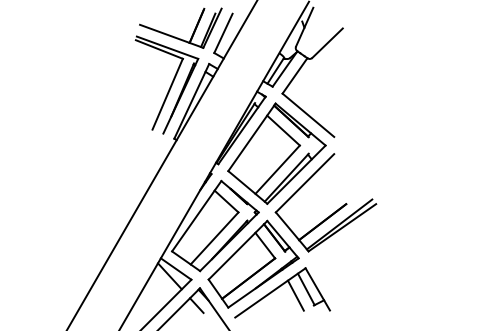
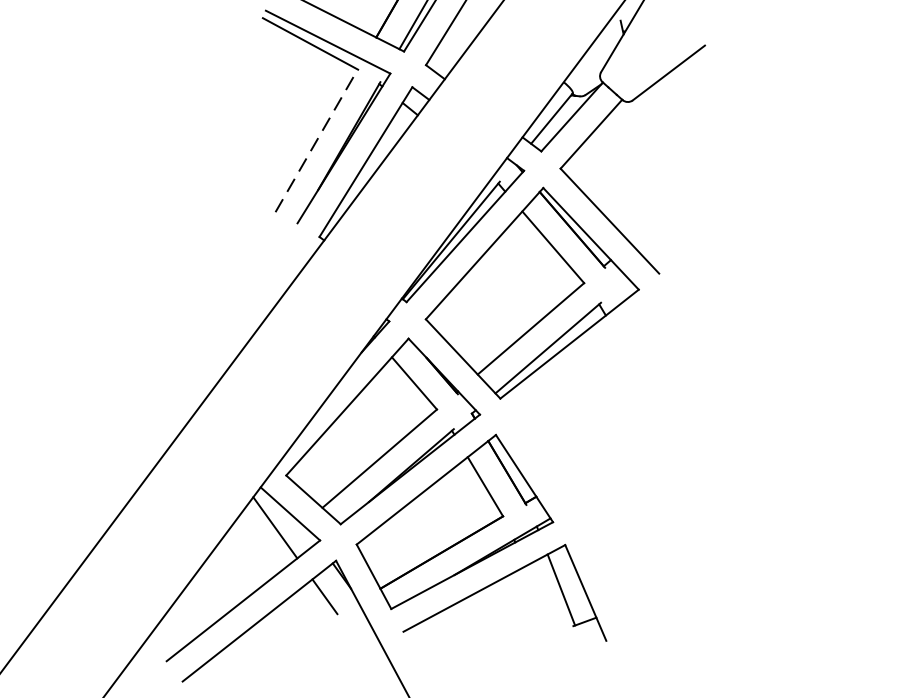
line: (167, 94) -> (316, 141), solid -> dashed
part: (334, 211) -> (640, 431), removed
line: (295, 295) -> (536, 600), removed

